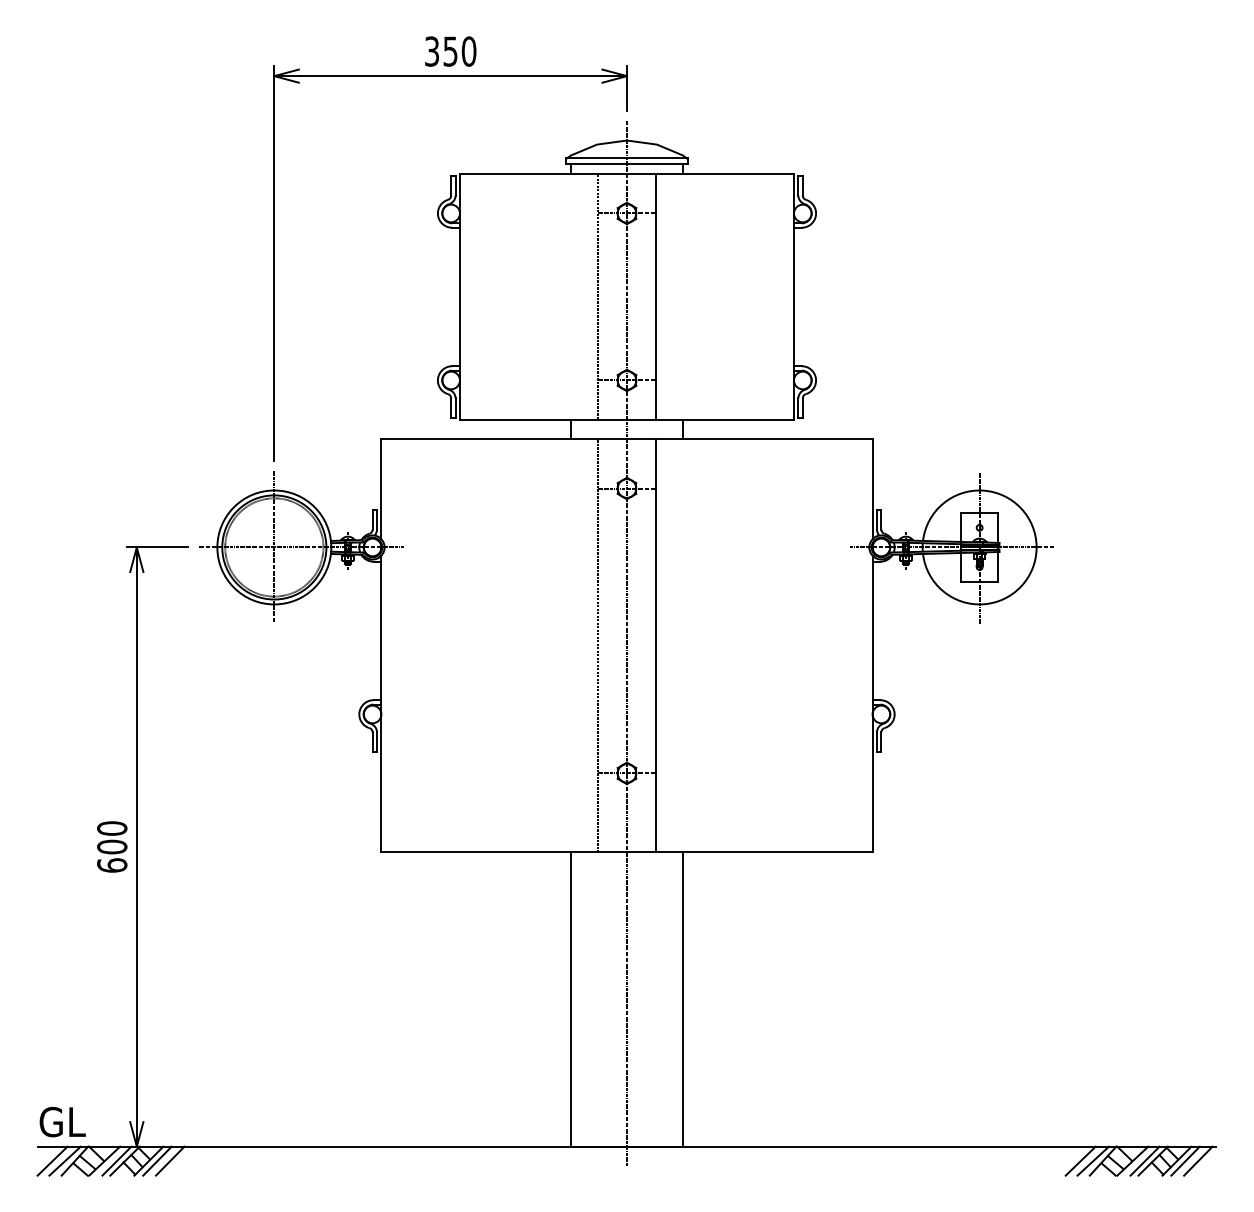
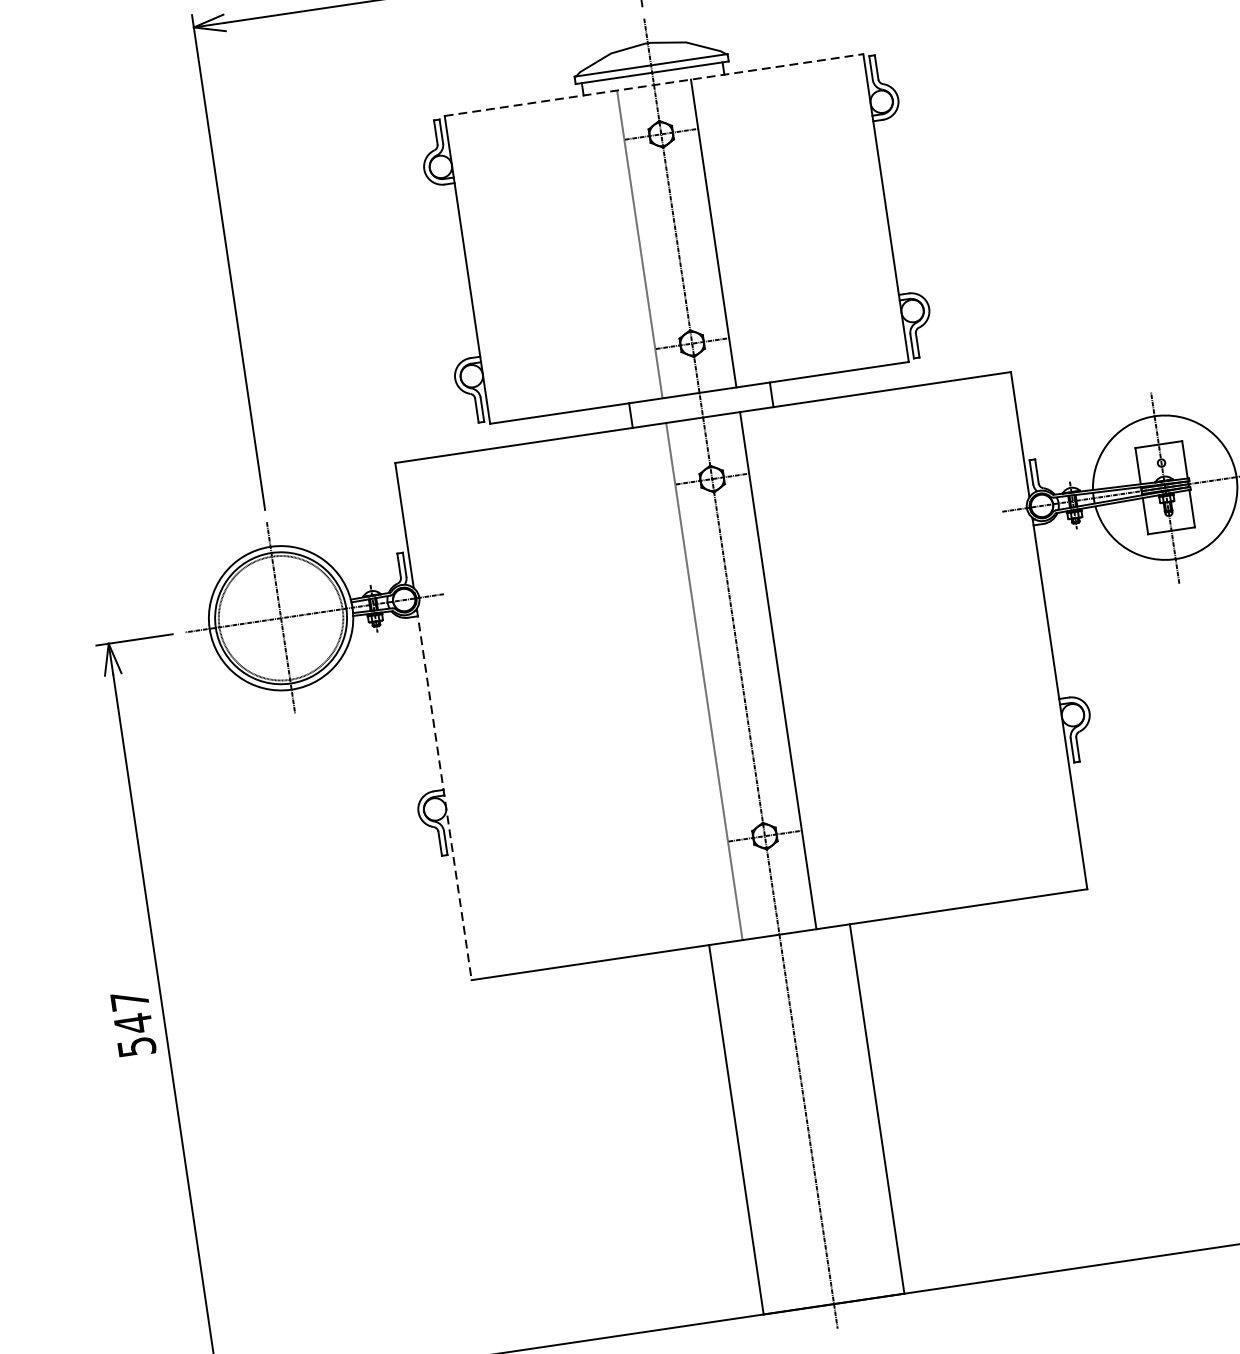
line: (627, 174) -> (654, 85), solid -> dashed
line: (381, 704) -> (444, 795), solid -> dashed
text: (112, 846) -> (133, 1023), 600 -> 547

